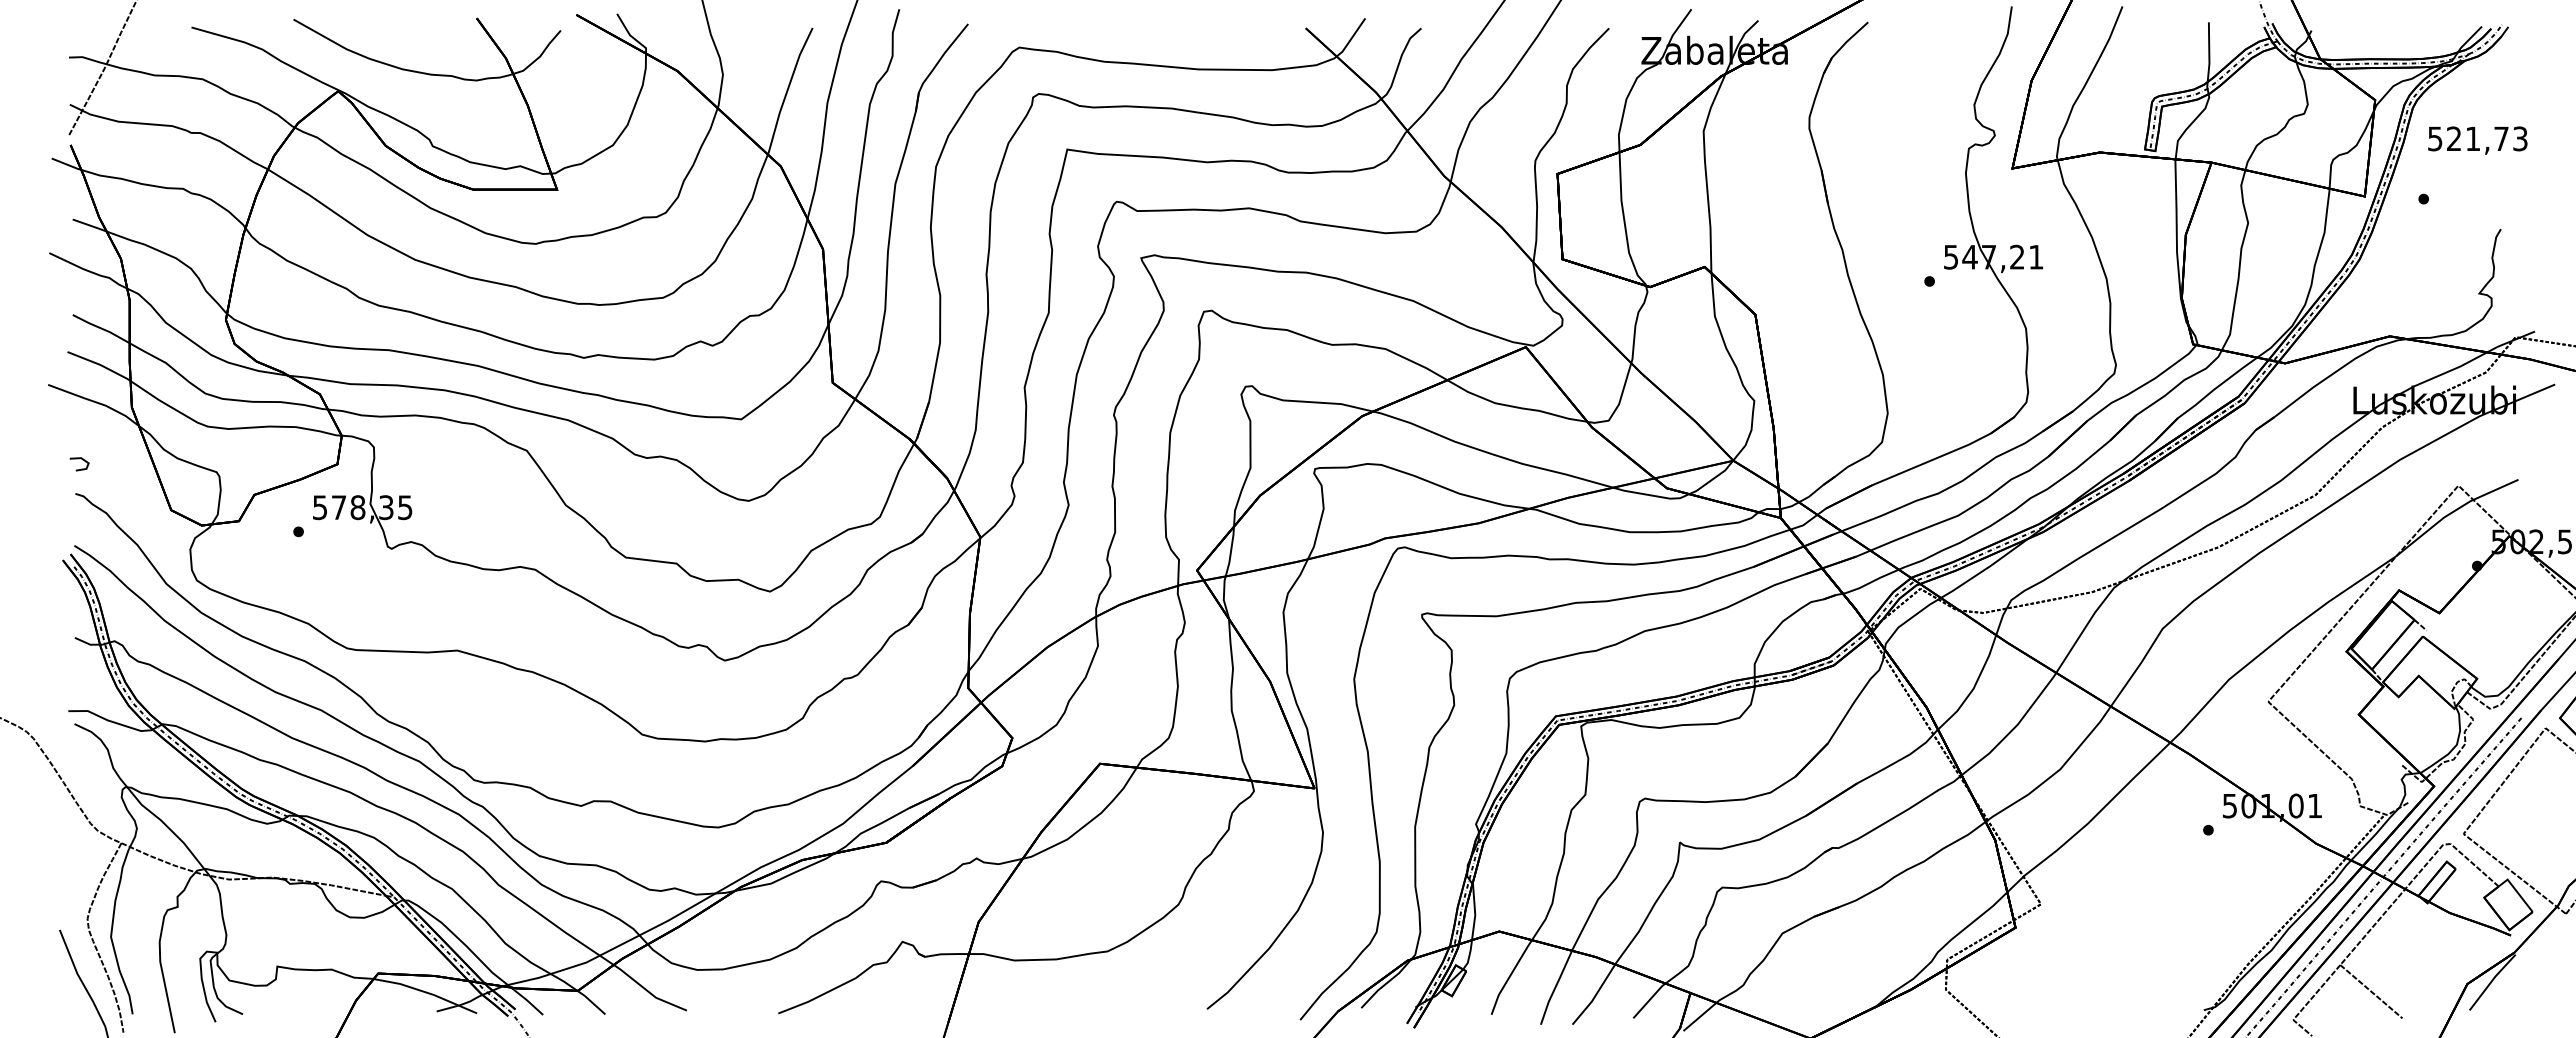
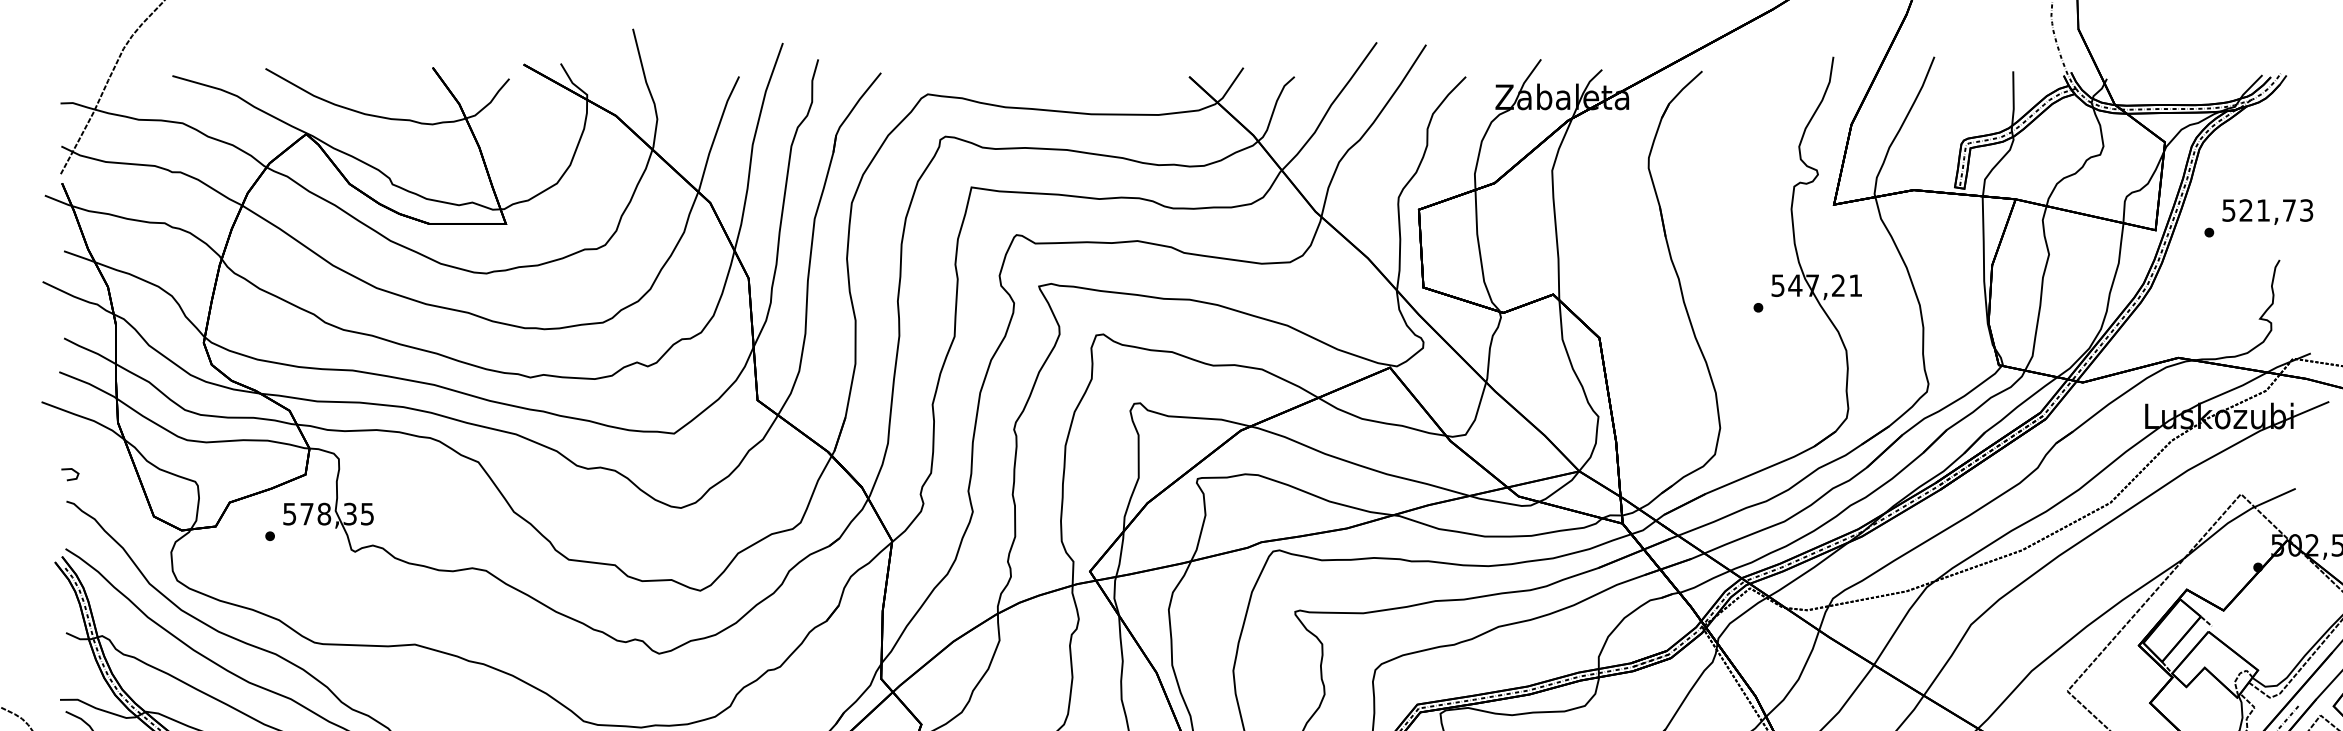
text: (2477, 140) -> (2267, 211), moved

